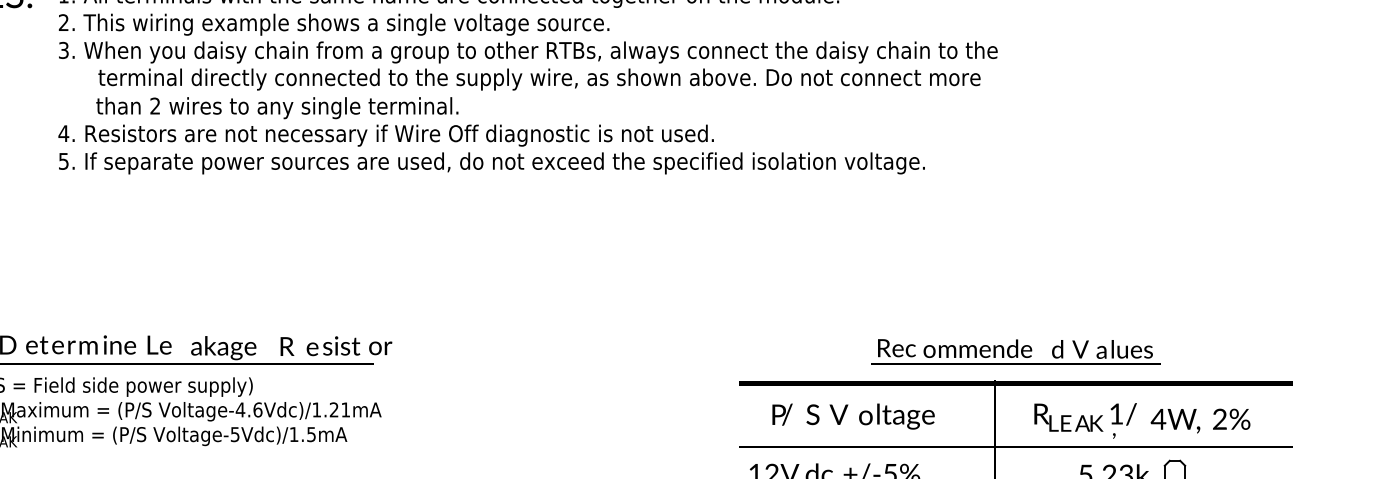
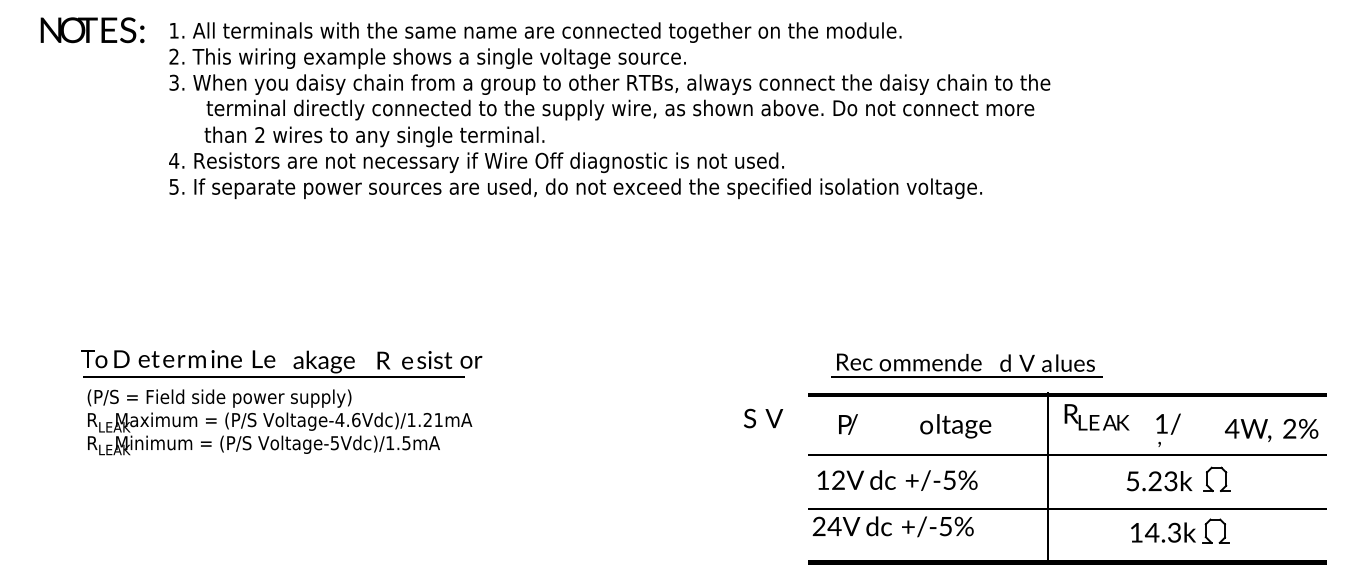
text: (1016, 351) -> (966, 365), moved
text: (827, 414) -> (763, 418), moved
text: (1068, 417) -> (1096, 417), moved
text: (1200, 421) -> (1271, 430), moved

